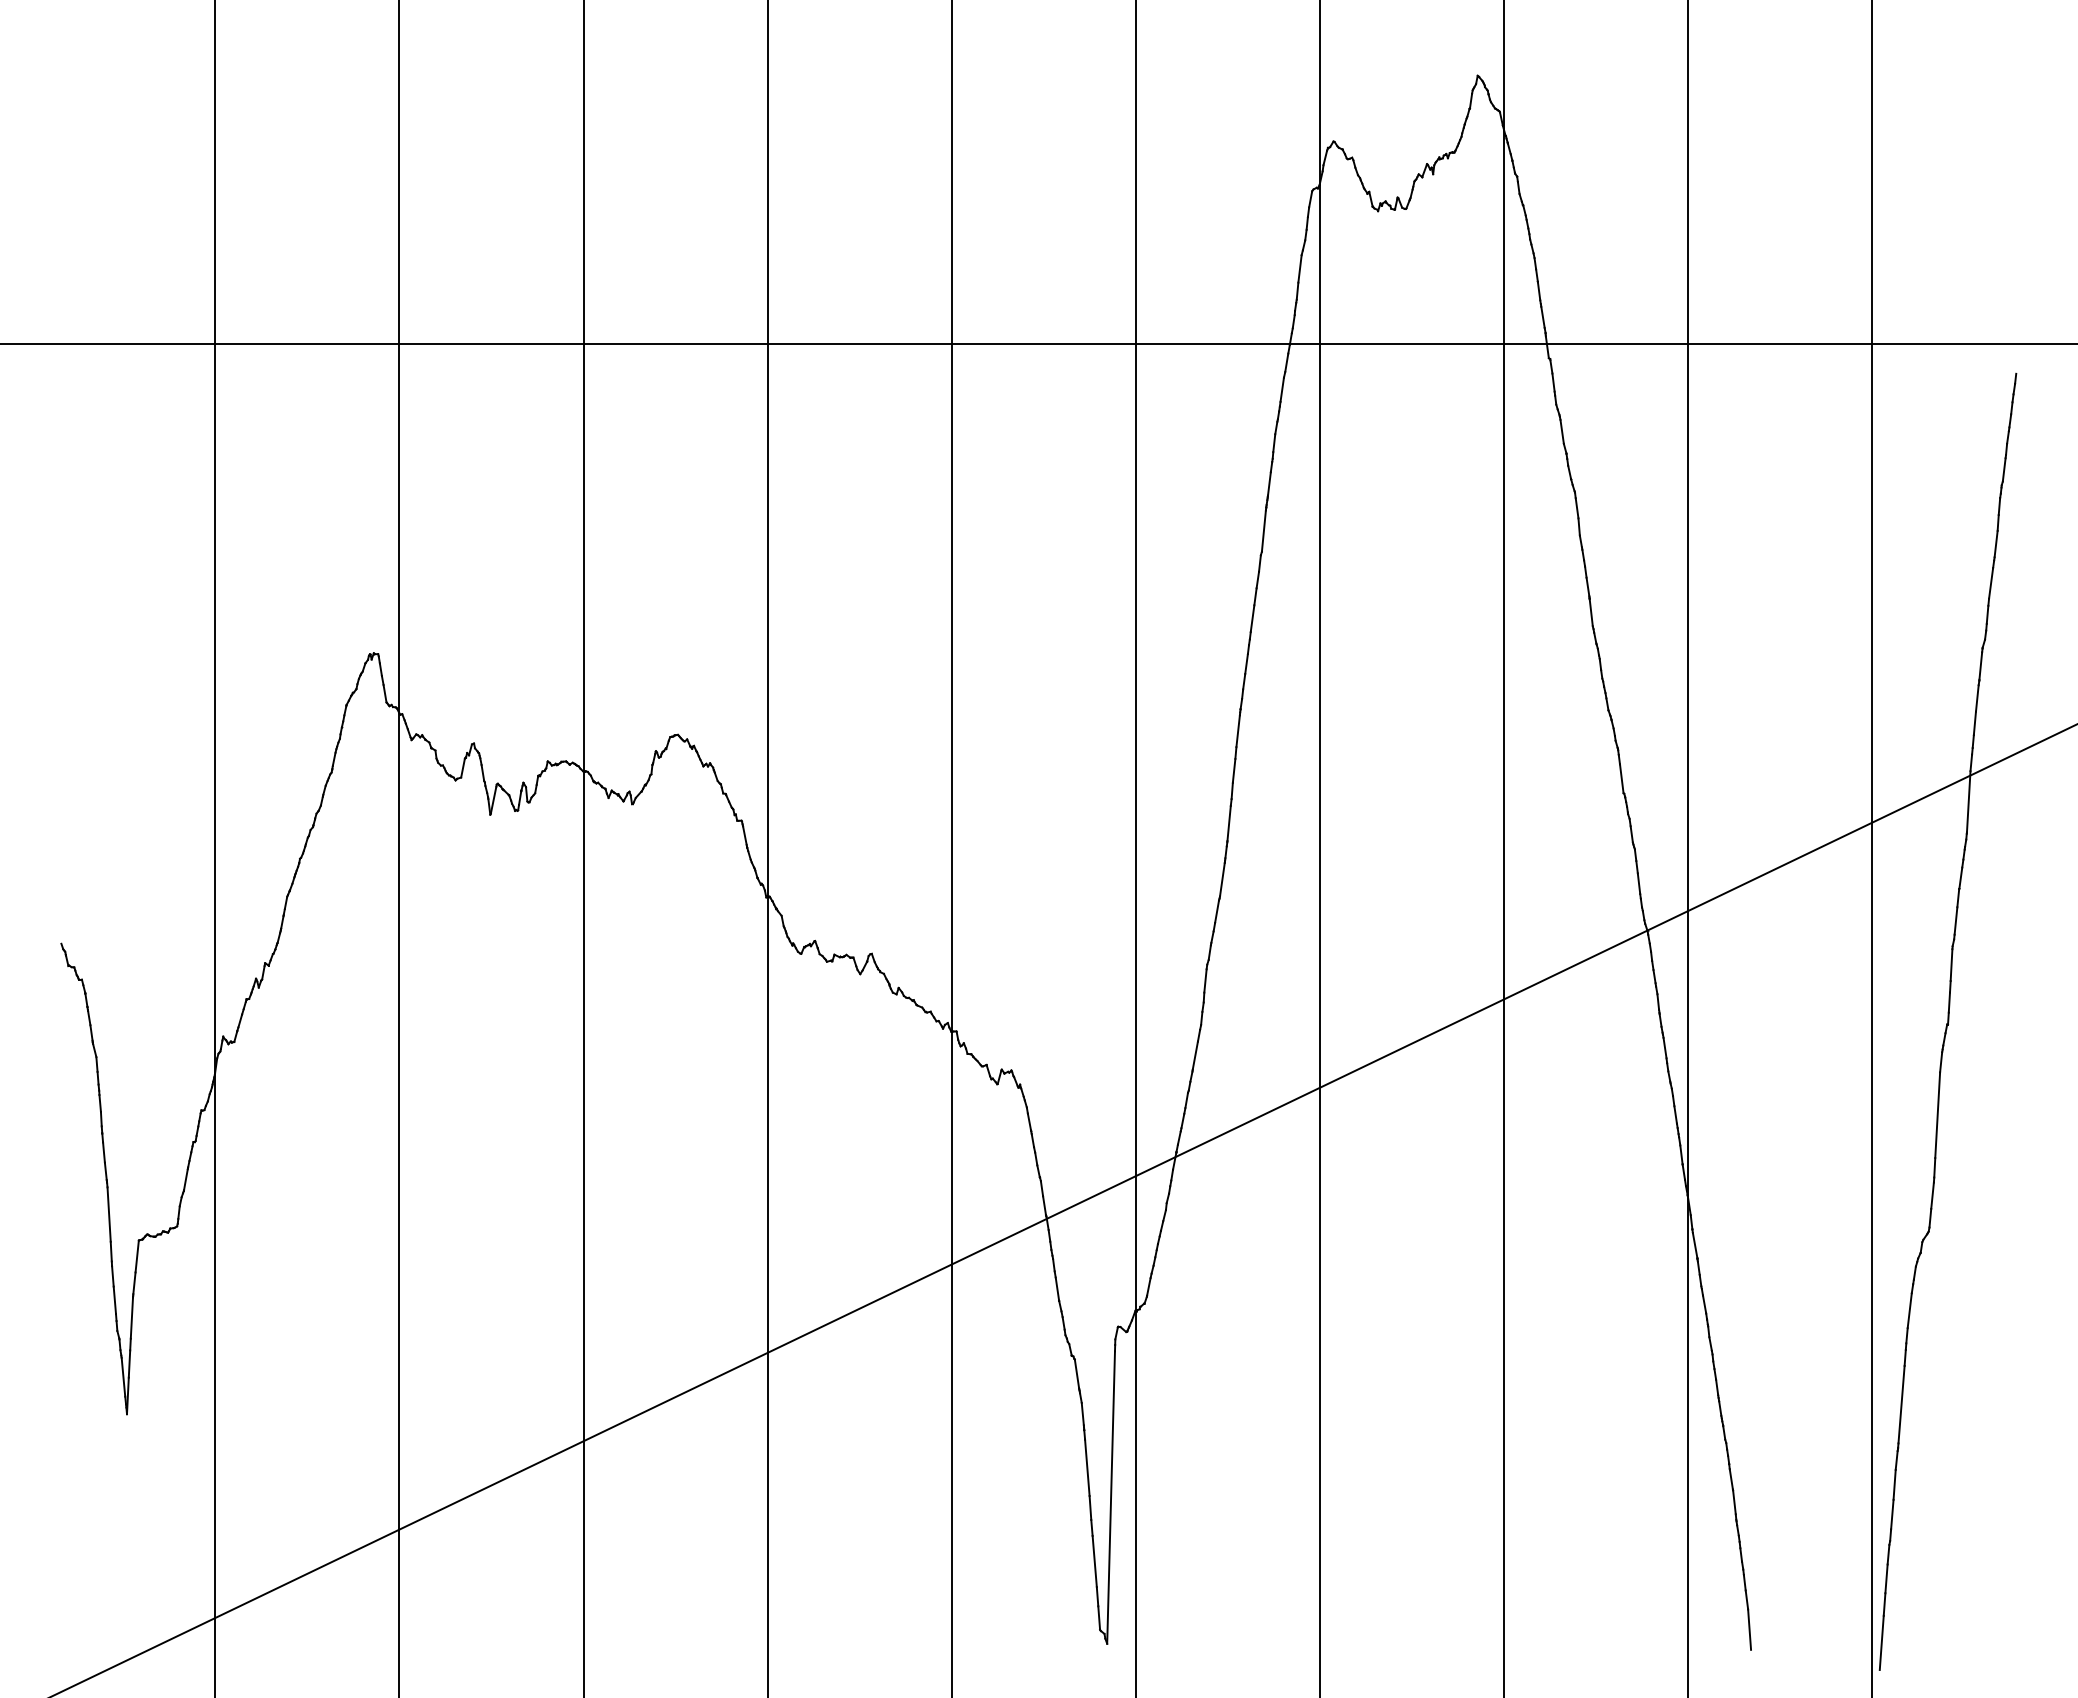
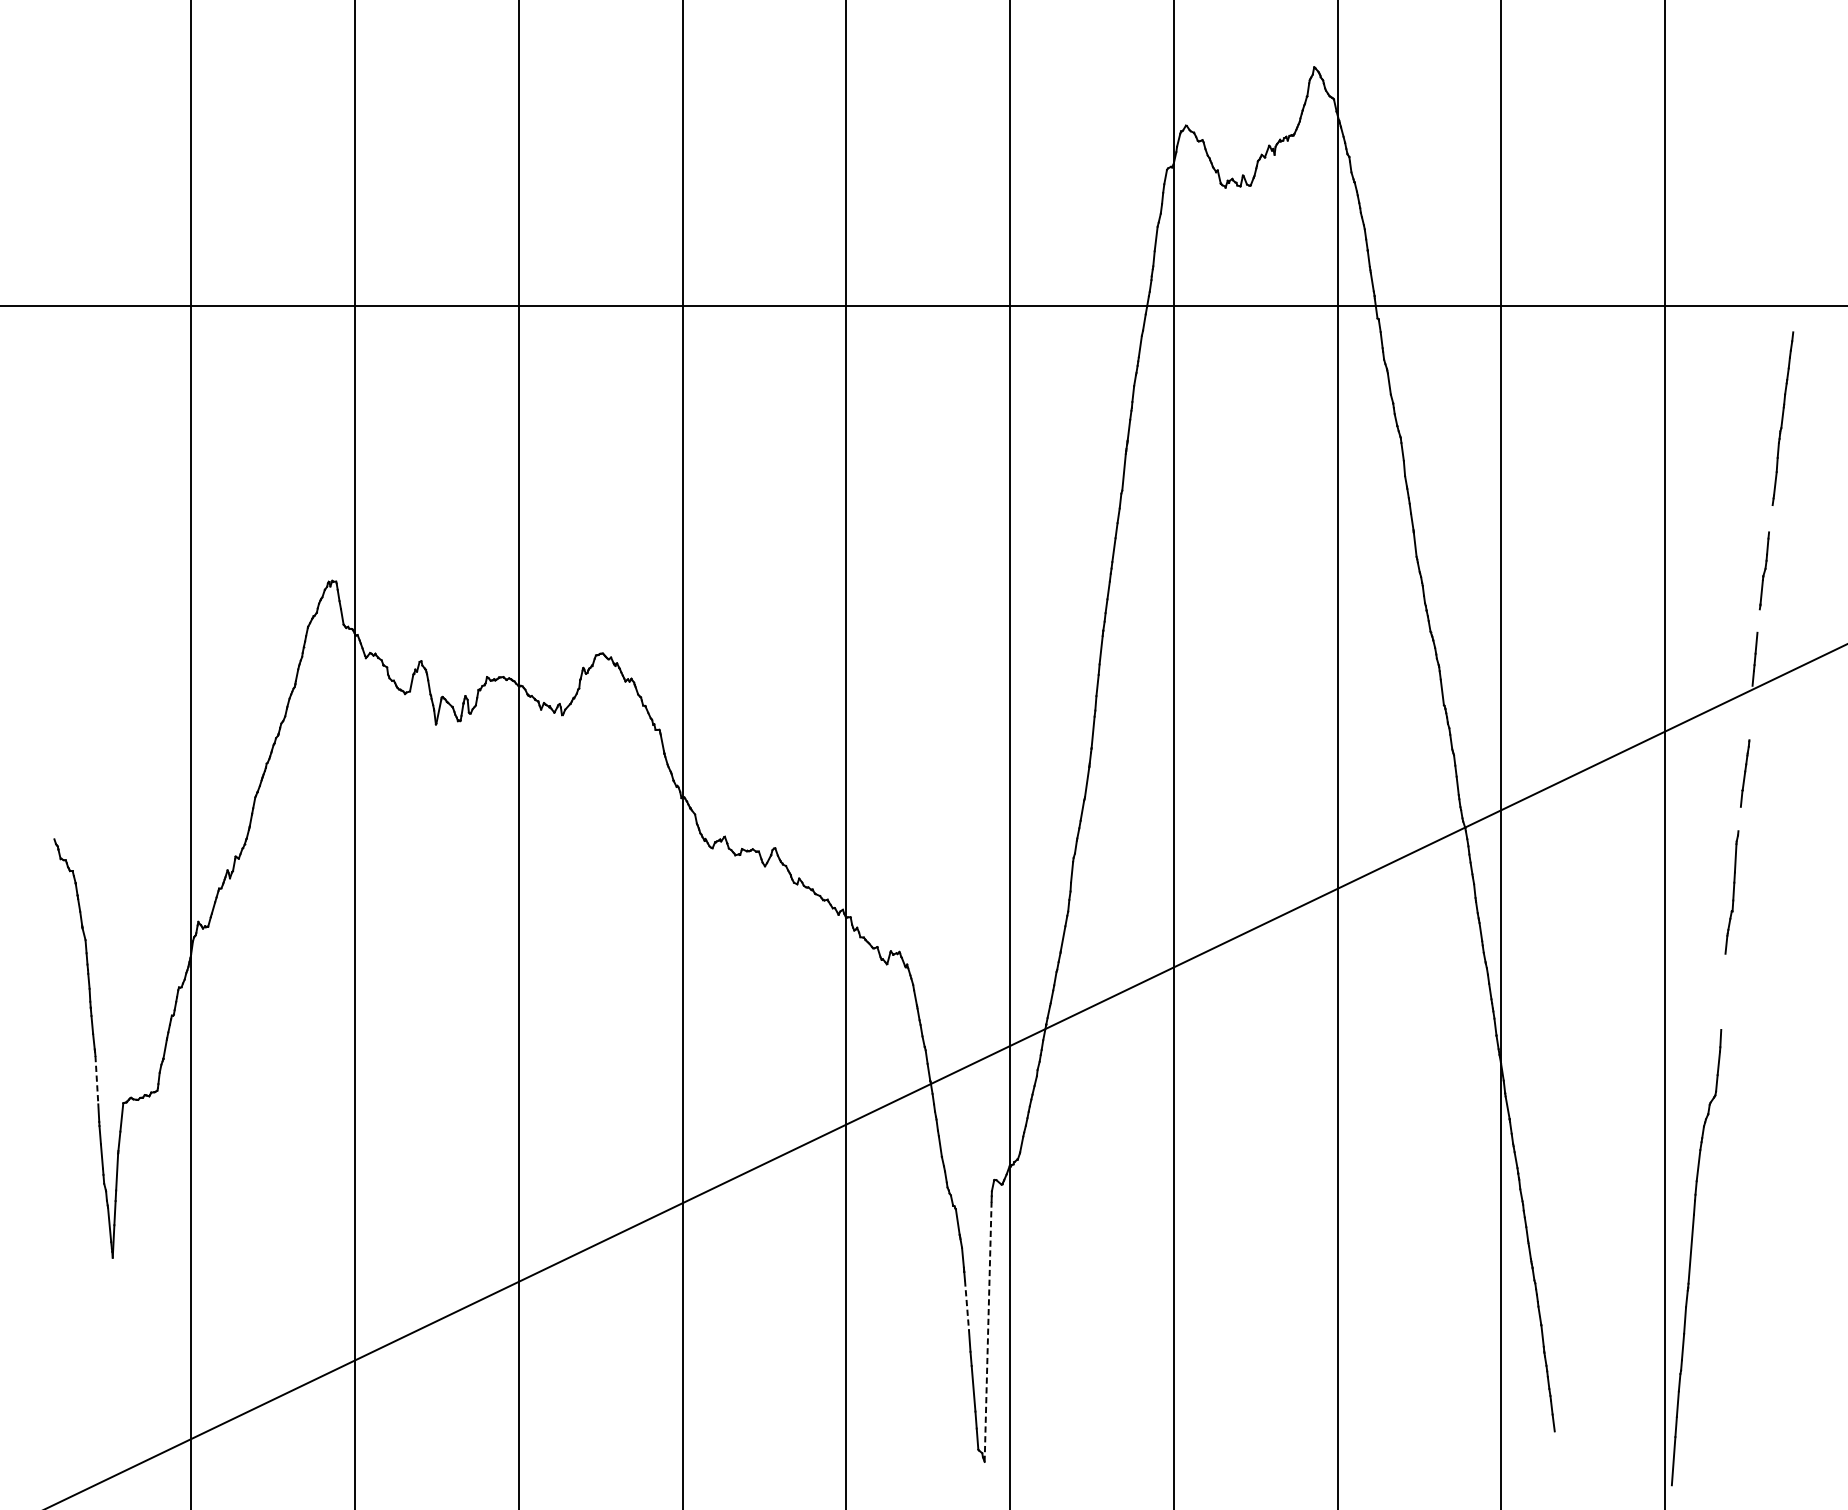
line: (1991, 583) -> (1771, 518), removed
line: (1976, 698) -> (1757, 621), removed
line: (1968, 801) -> (1750, 712), removed
line: (1955, 920) -> (1739, 818), removed
line: (1937, 1115) -> (1723, 992), removed
line: (109, 1215) -> (97, 1081), solid -> dashed
line: (1087, 1468) -> (967, 1306), solid -> dashed
line: (1111, 1497) -> (988, 1331), solid -> dashed
line: (1749, 1629) -> (1555, 1449), removed

